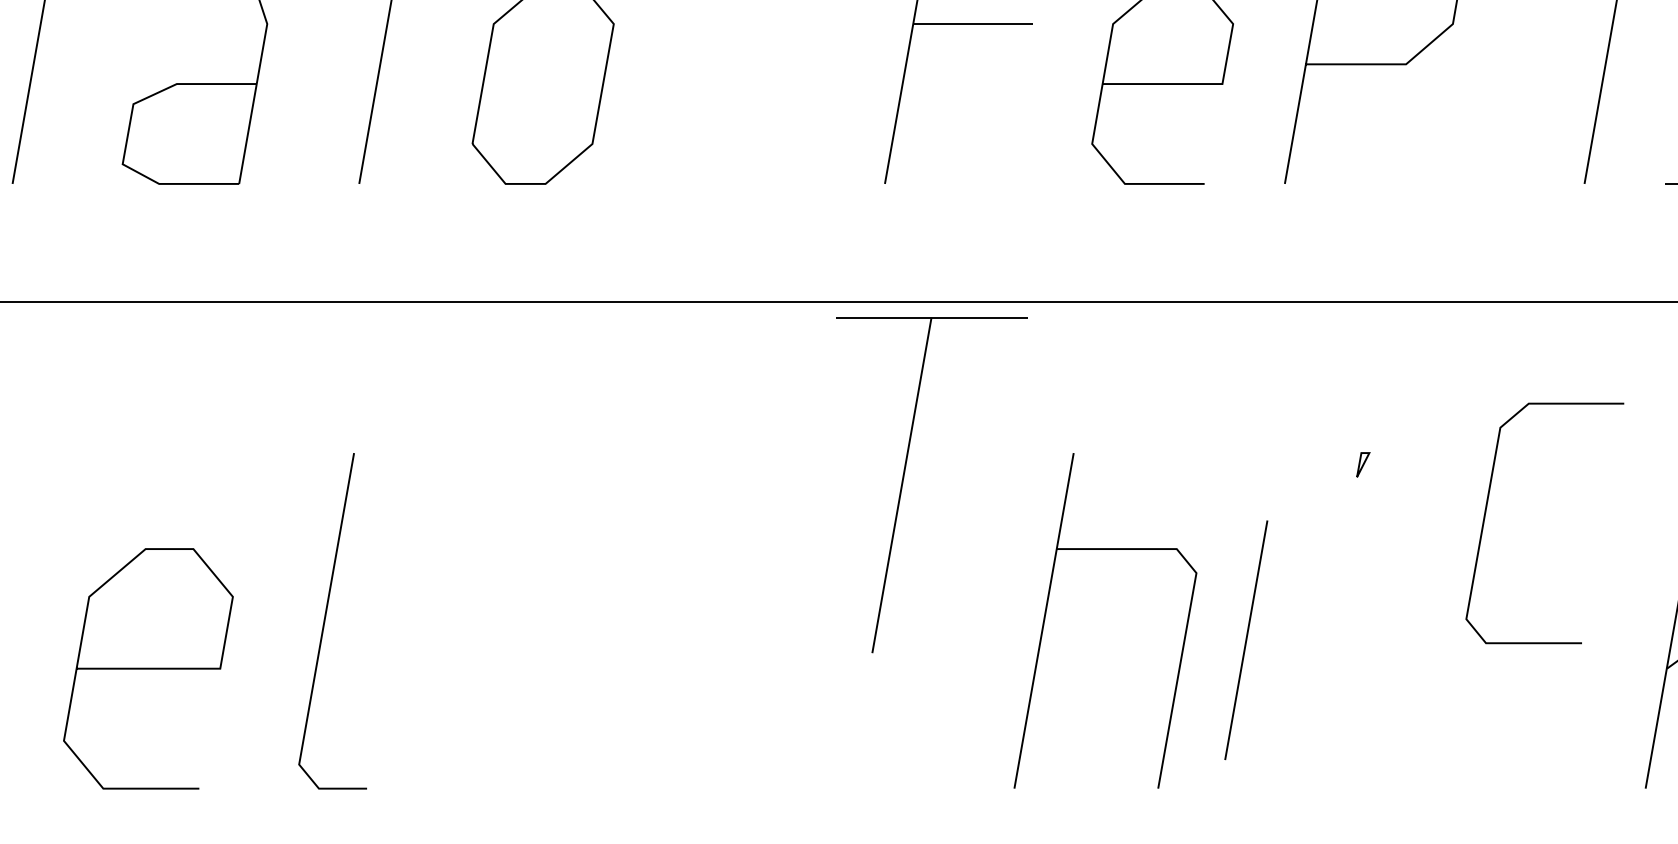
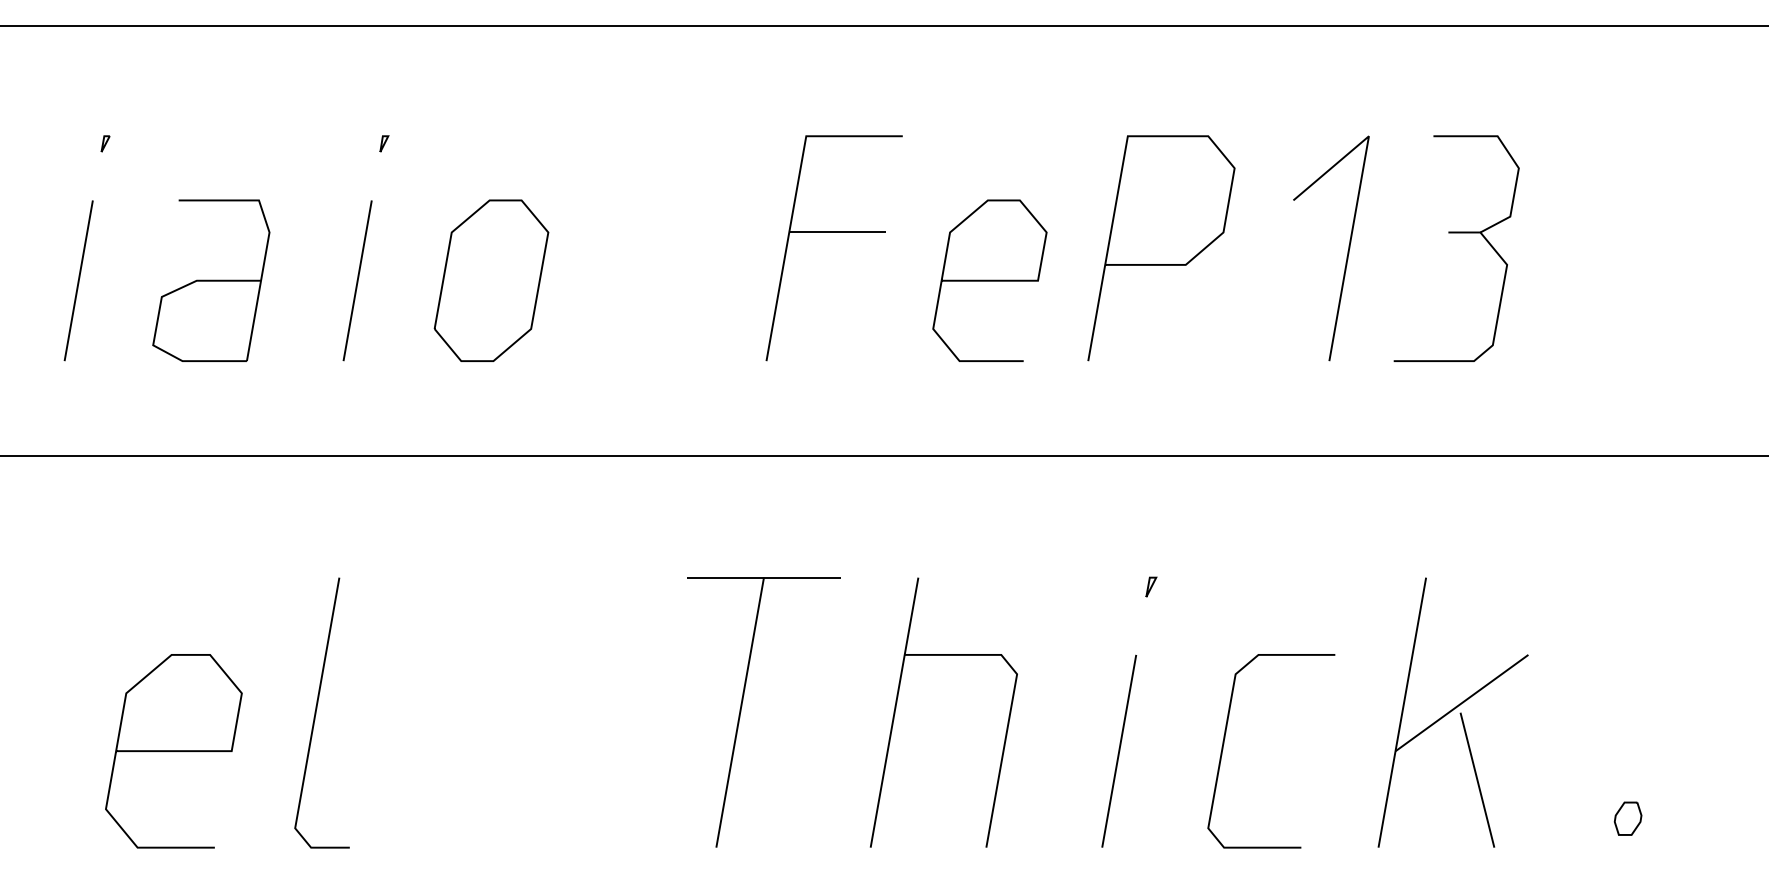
part: (904, 477) -> (742, 706), moved
curve: (1486, 515) -> (1224, 744), moved
line: (1245, 639) -> (1118, 750), moved

